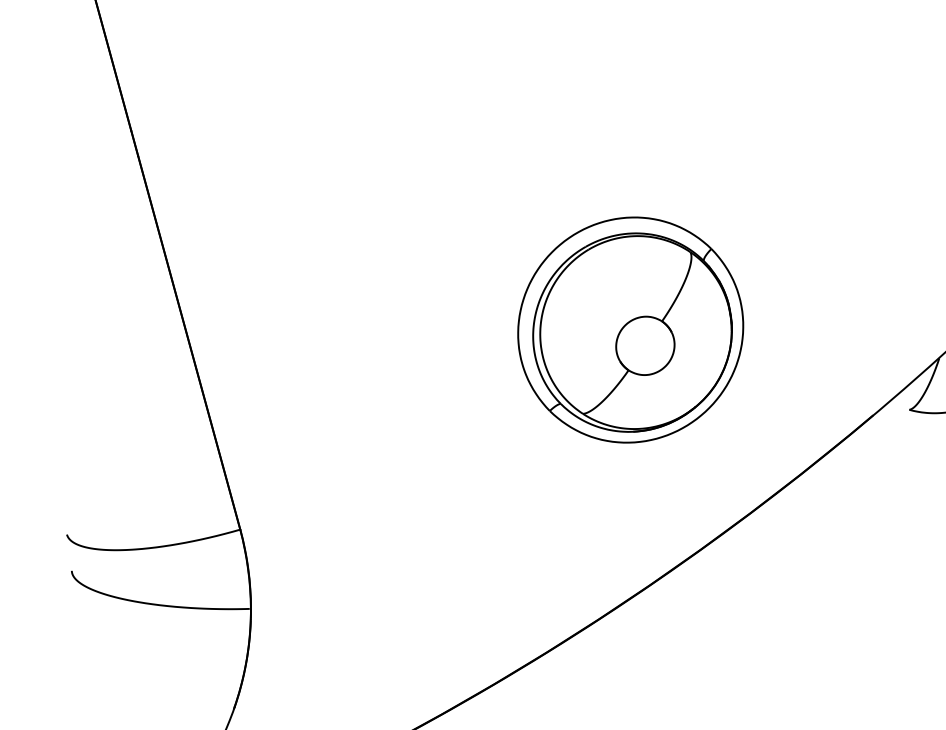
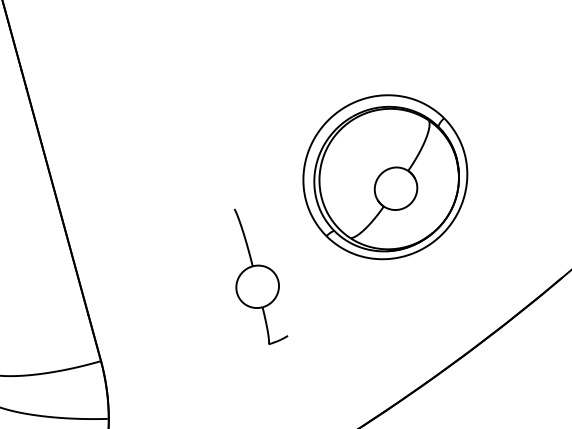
part: (630, 329) -> (385, 176), moved
part: (460, 413) -> (261, 276), added

